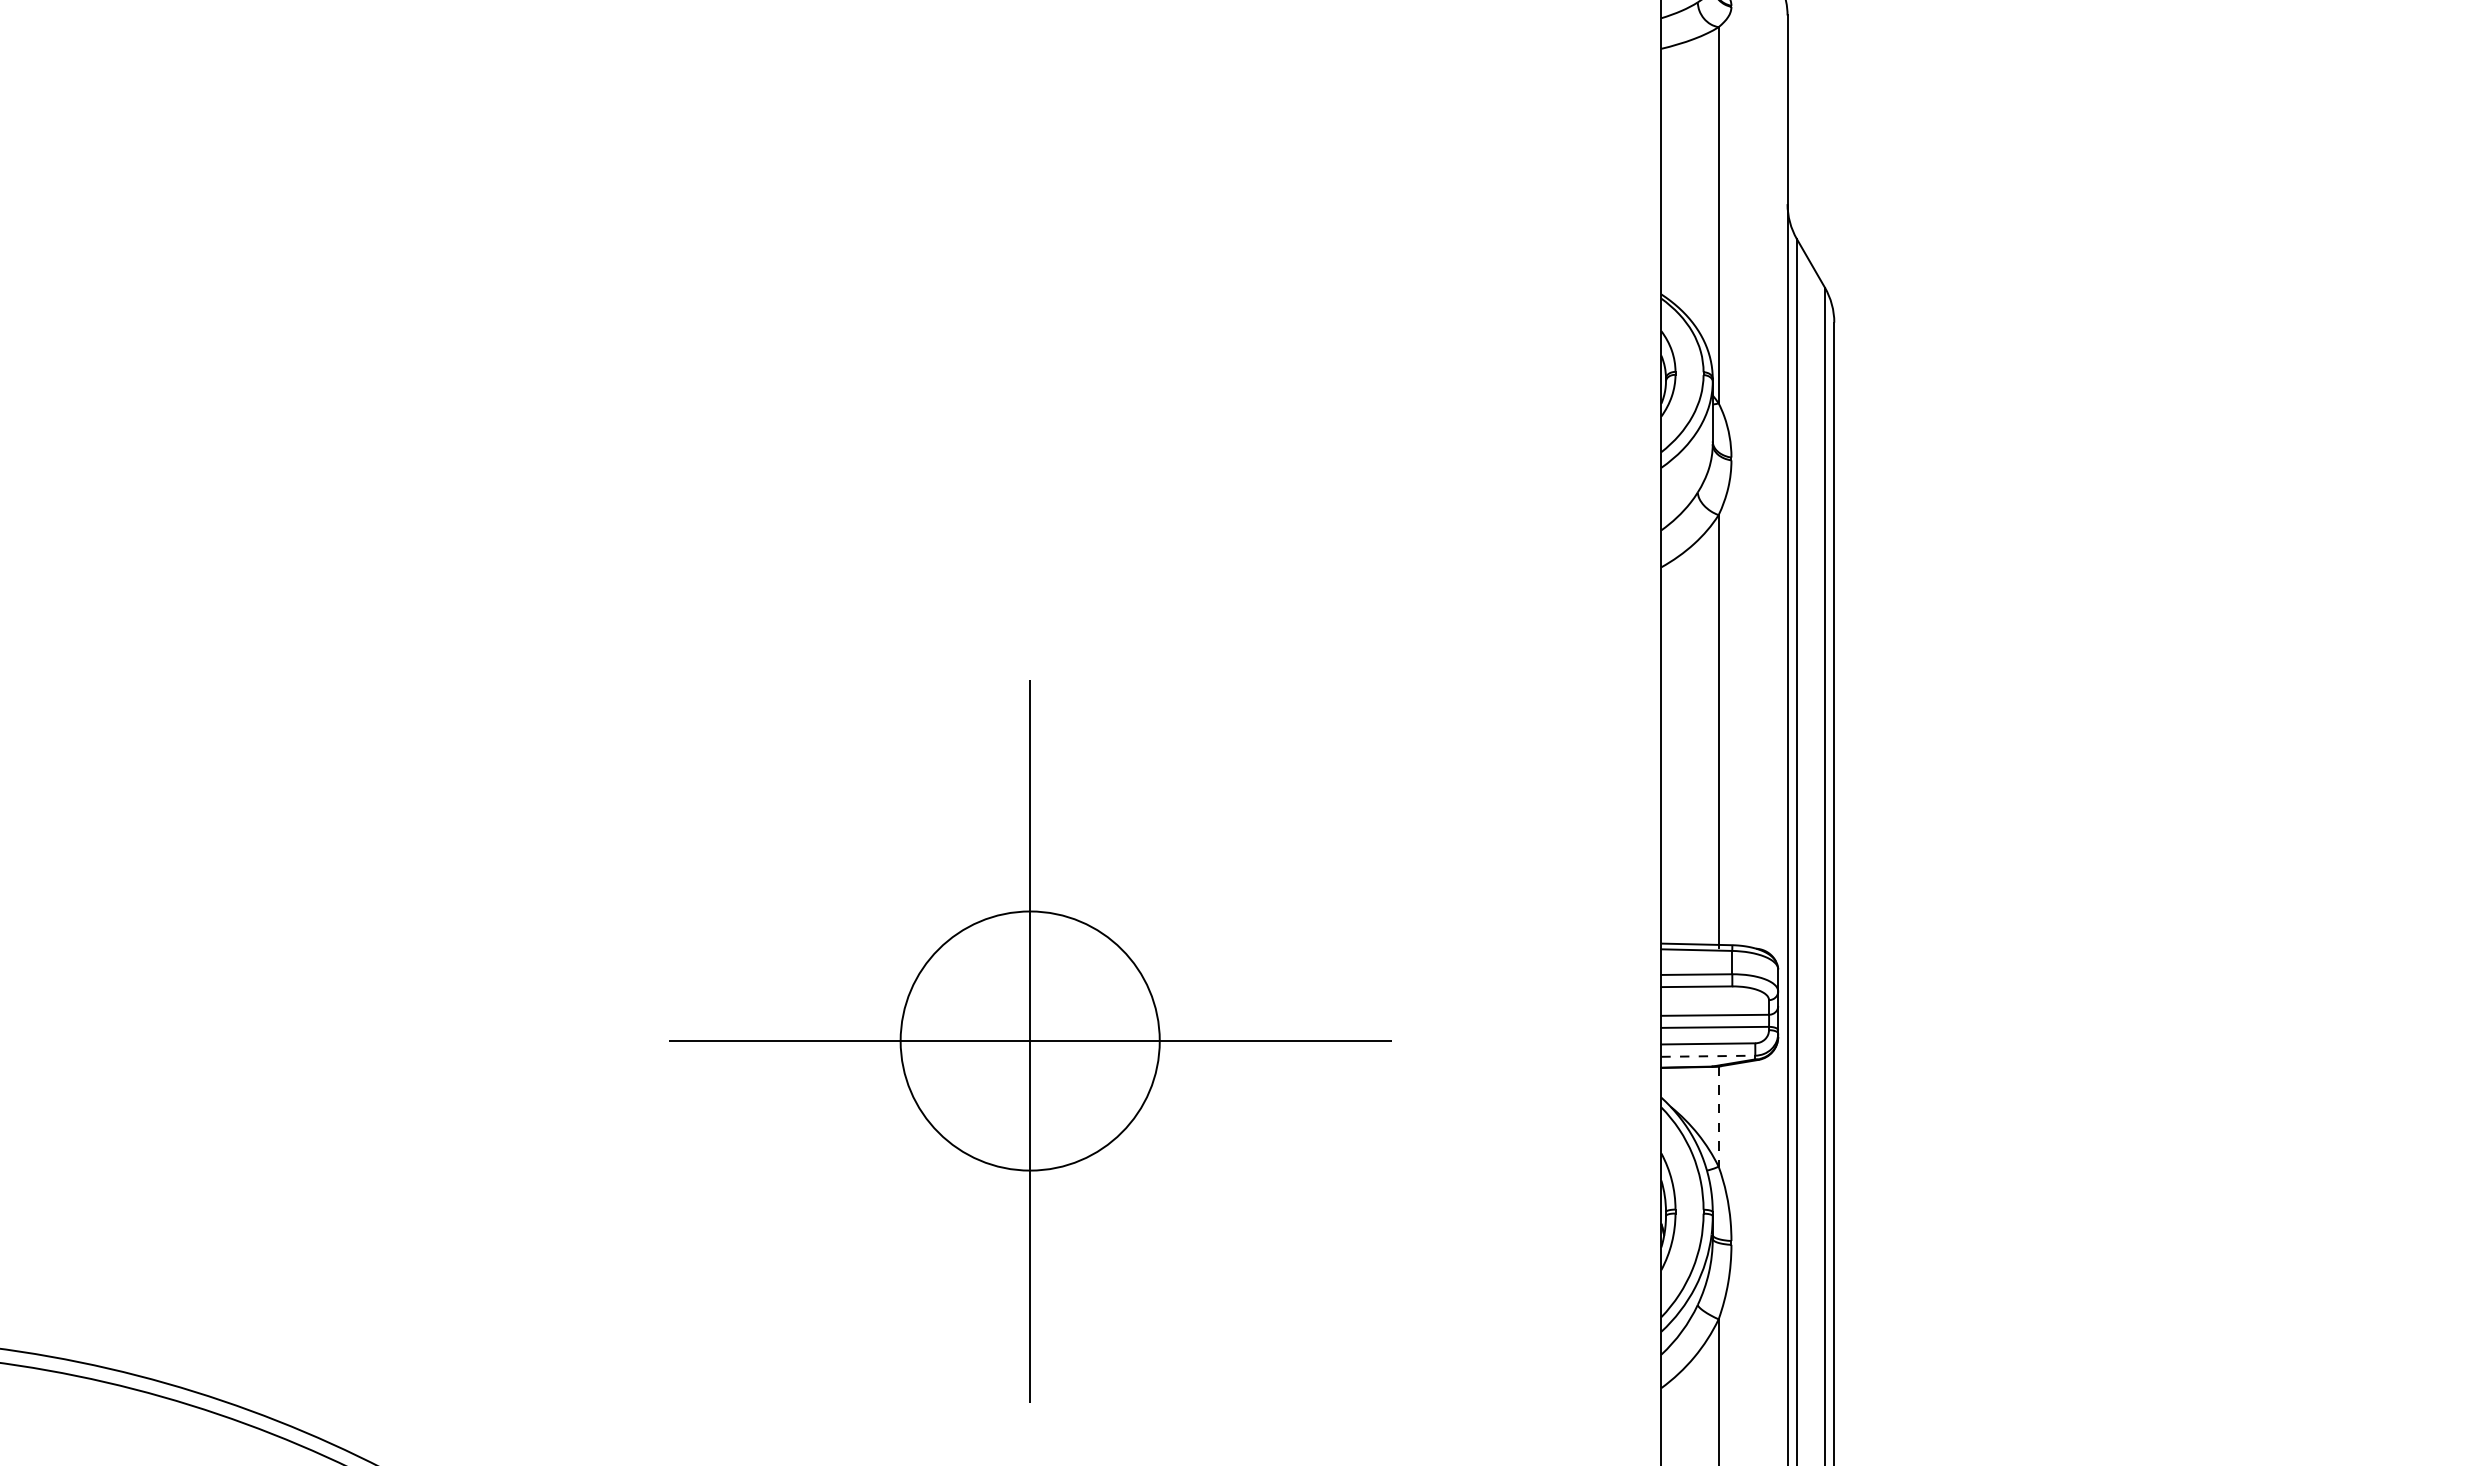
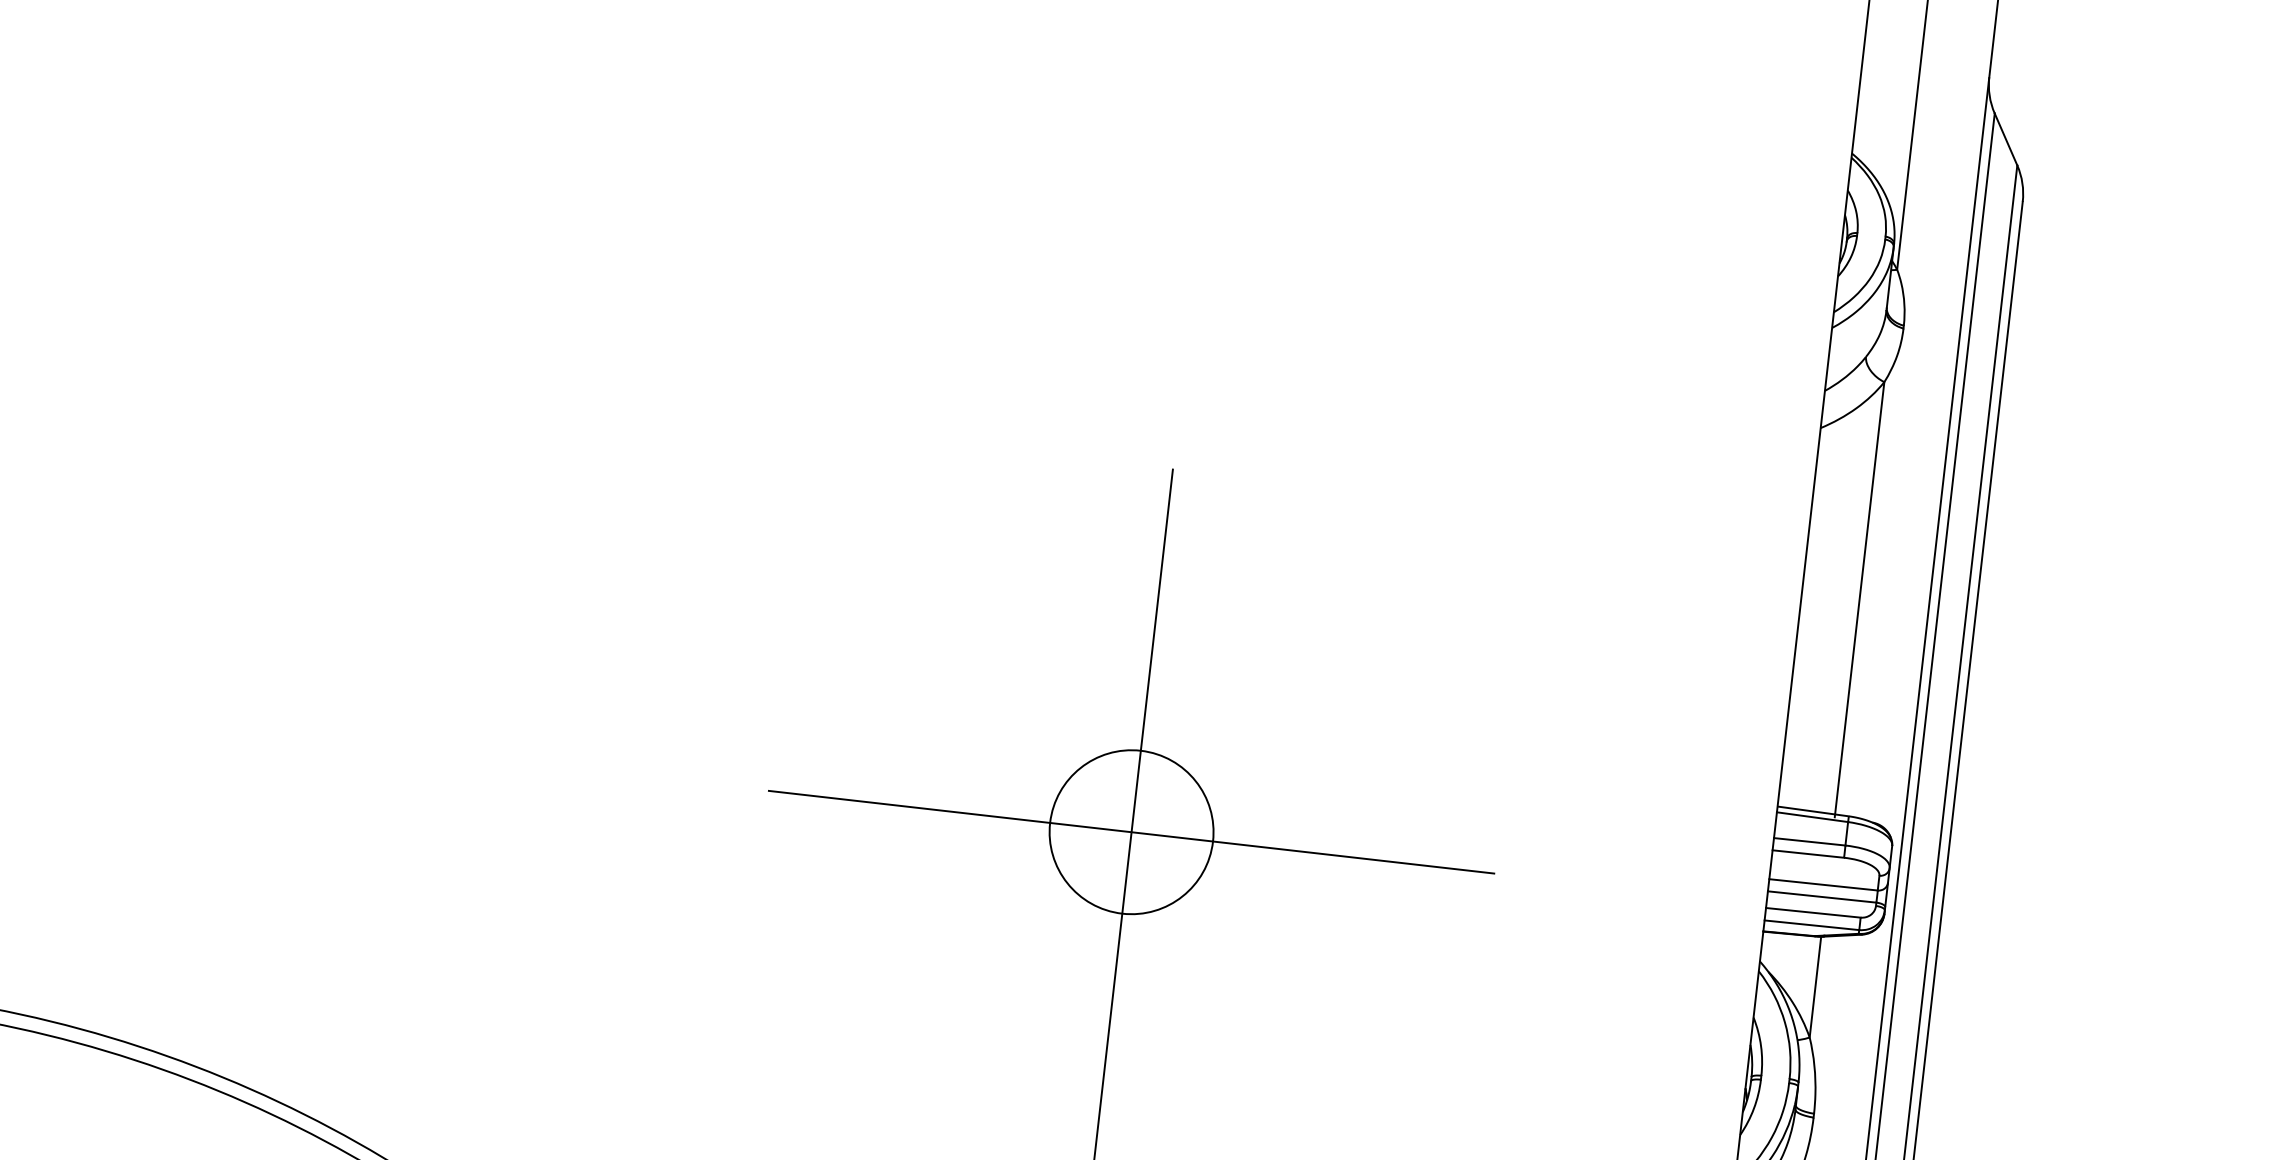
circle: (1030, 1041) -> (1131, 832), size x0.62
line: (1708, 1056) -> (1812, 925), dashed -> solid
line: (1718, 1117) -> (1815, 988), dashed -> solid

